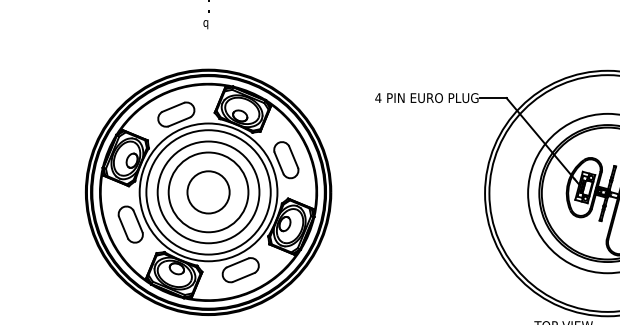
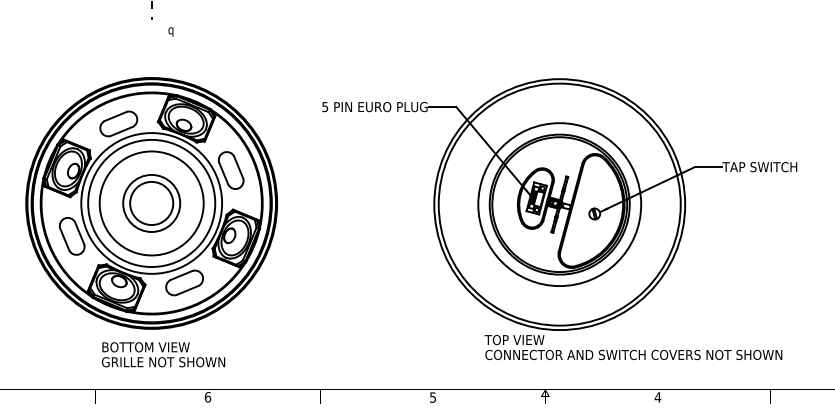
text: (205, 24) -> (170, 31), moved
text: (378, 98) -> (325, 107), 4 -> 5
circle: (208, 192) -> (151, 203), size x0.7

